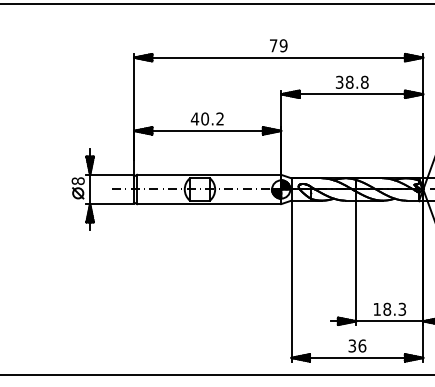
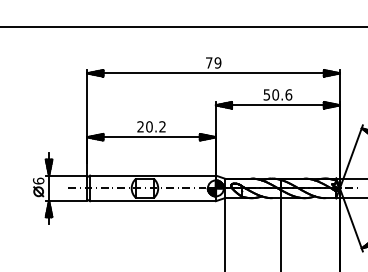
text: (352, 81) -> (278, 94), 38.8 -> 50.6
text: (194, 118) -> (140, 126), 40.2 -> 20.2
text: (77, 181) -> (38, 181), 8 -> 6

